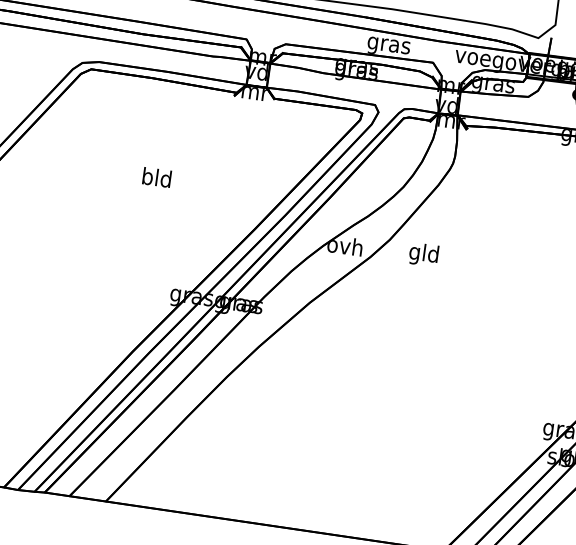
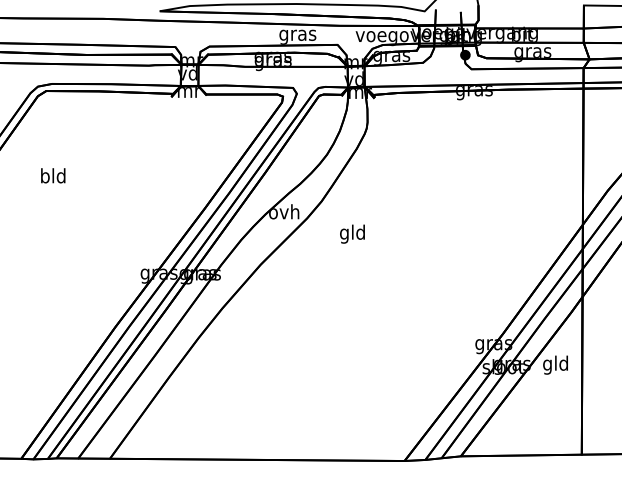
text: (157, 177) -> (53, 175), moved
text: (423, 254) -> (352, 233), moved

